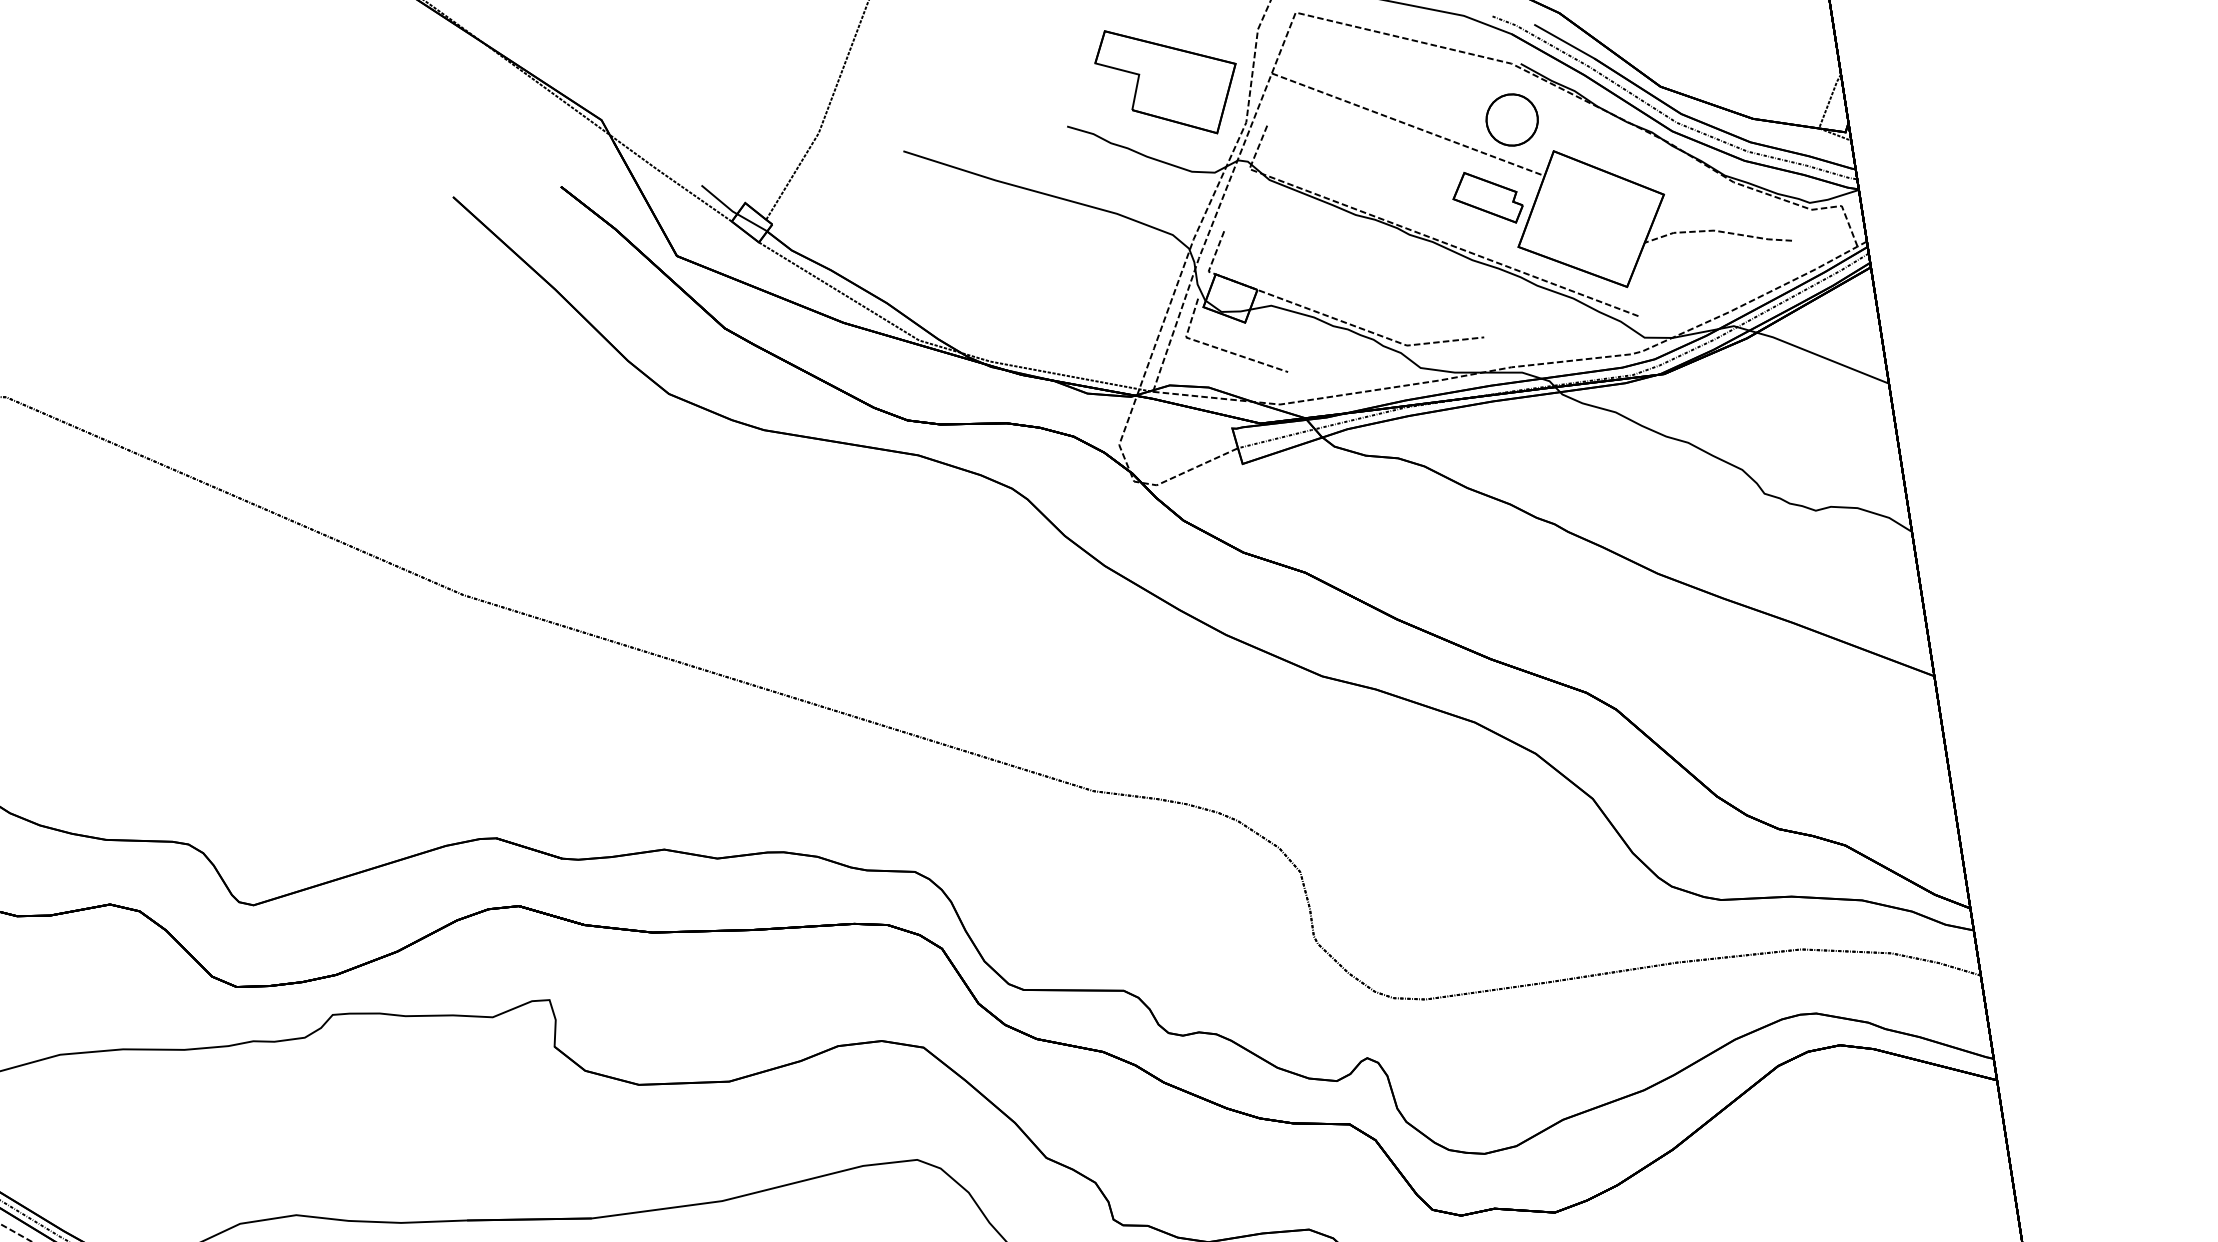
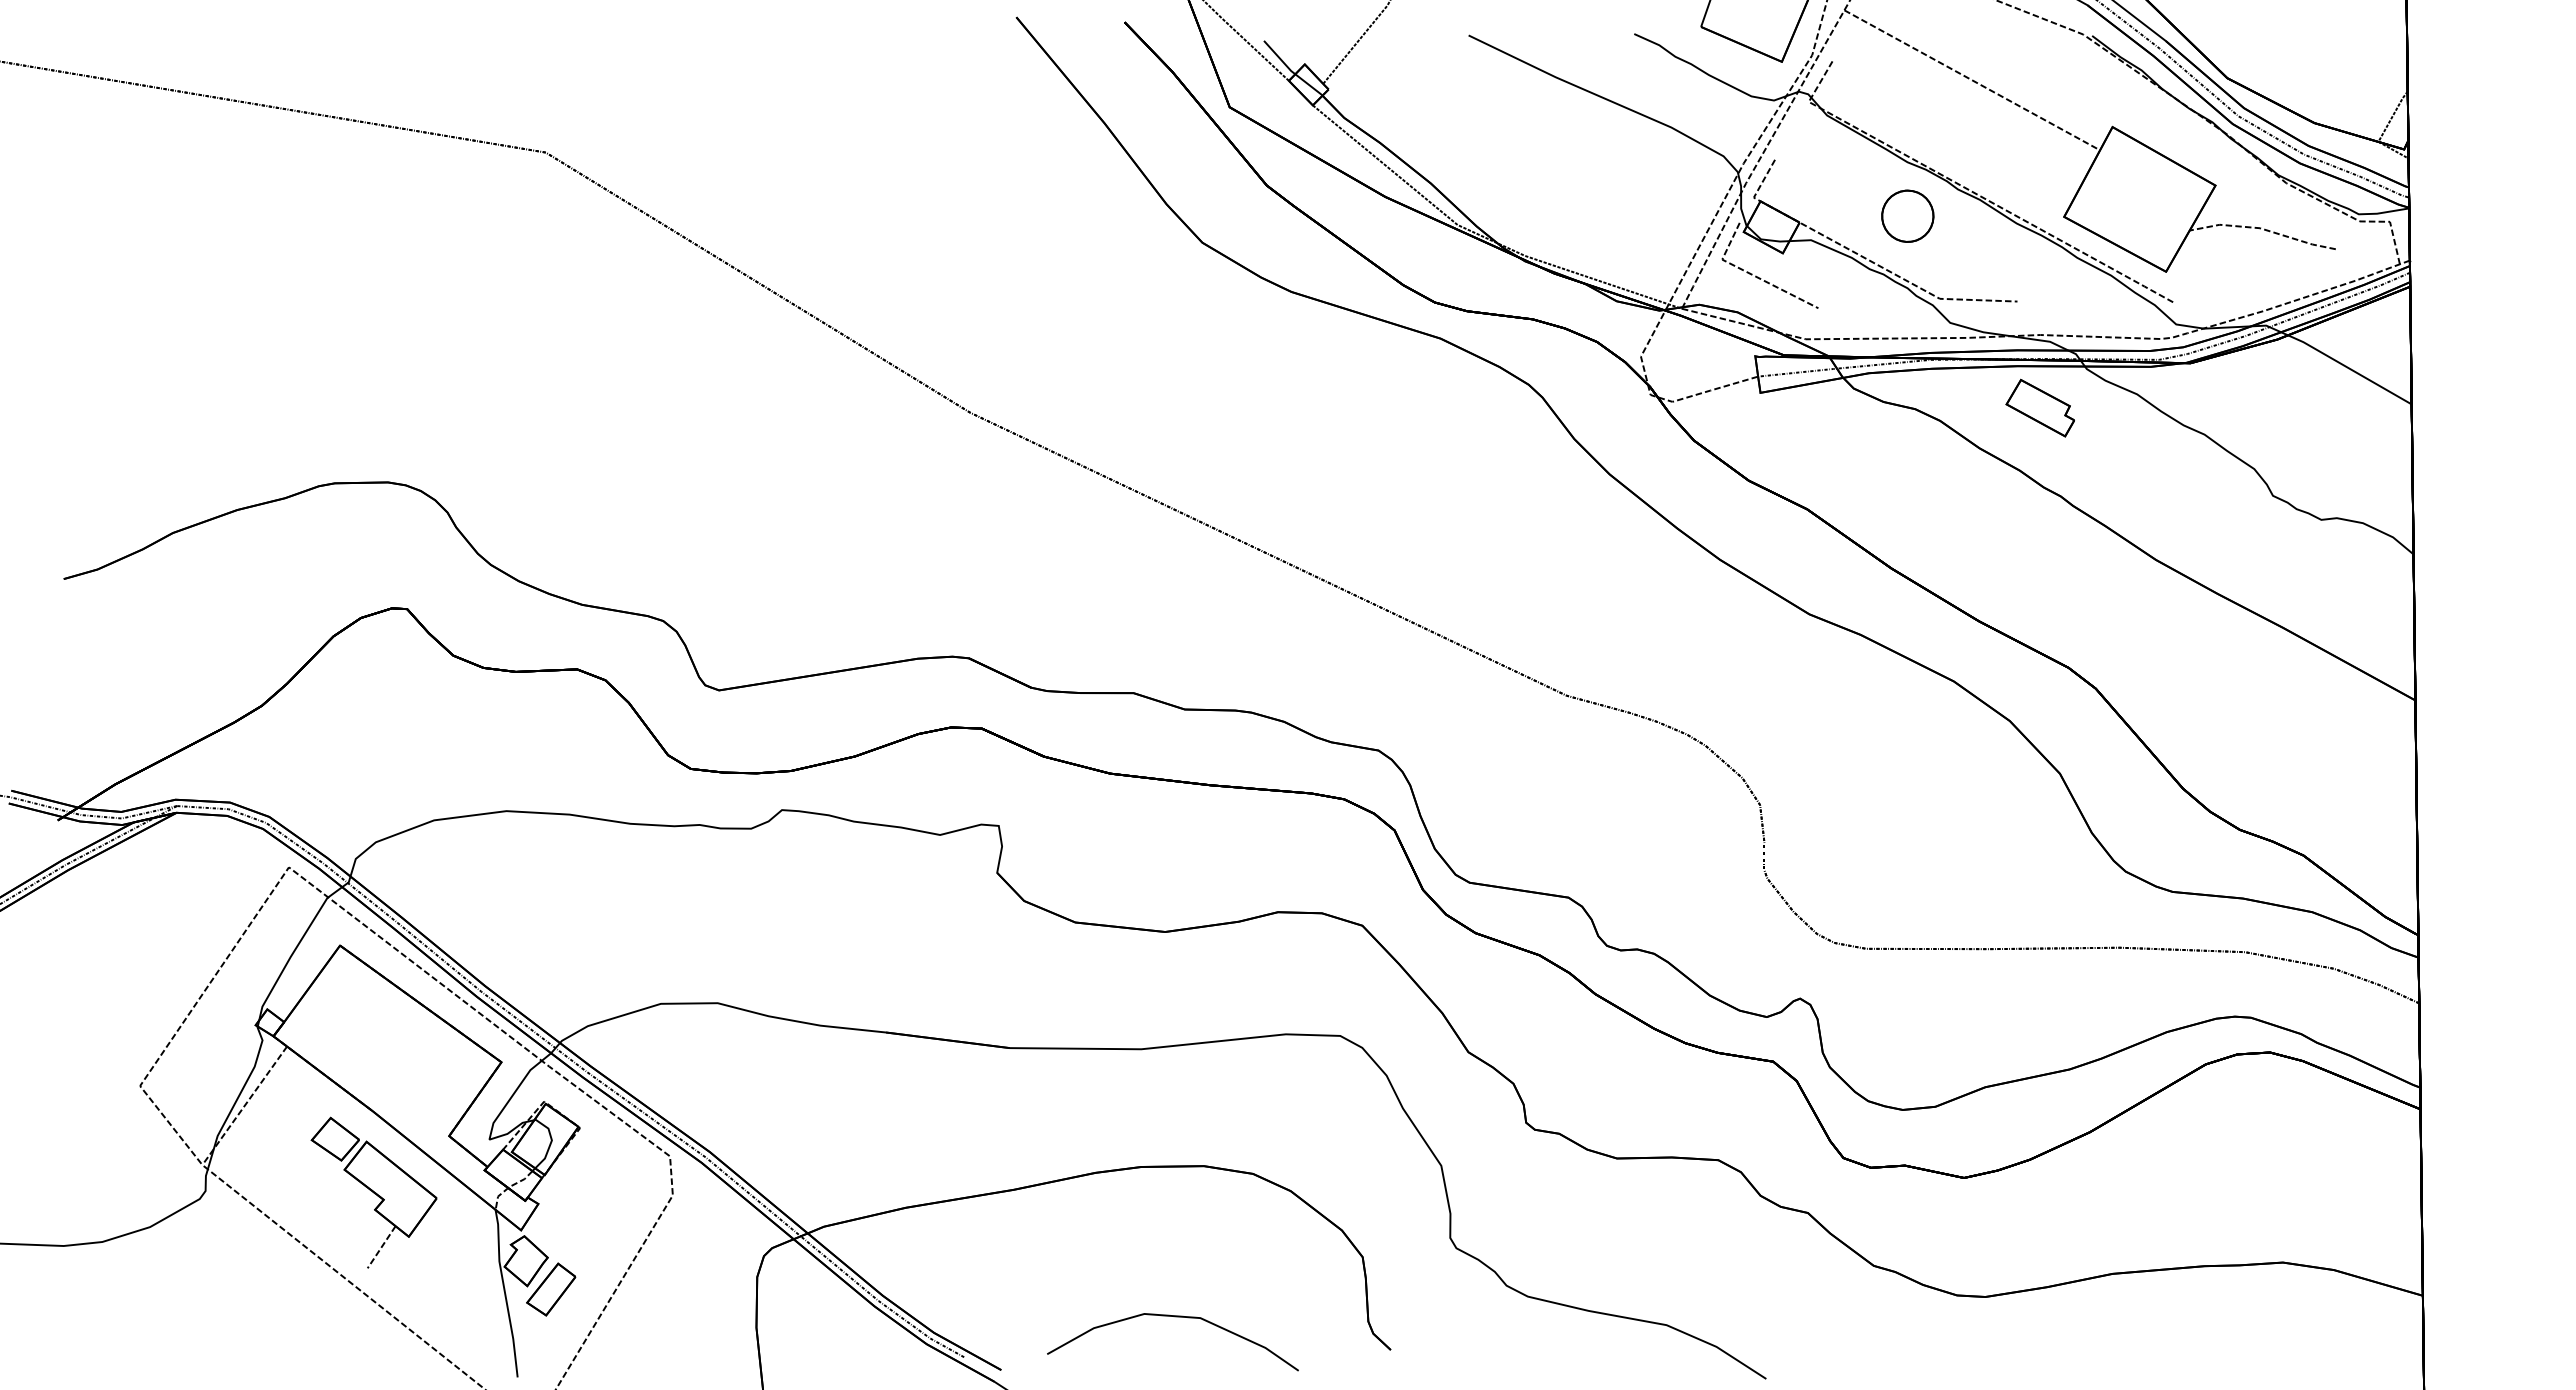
part: (1511, 119) -> (1907, 215), moved
part: (1486, 197) -> (2039, 407), moved

